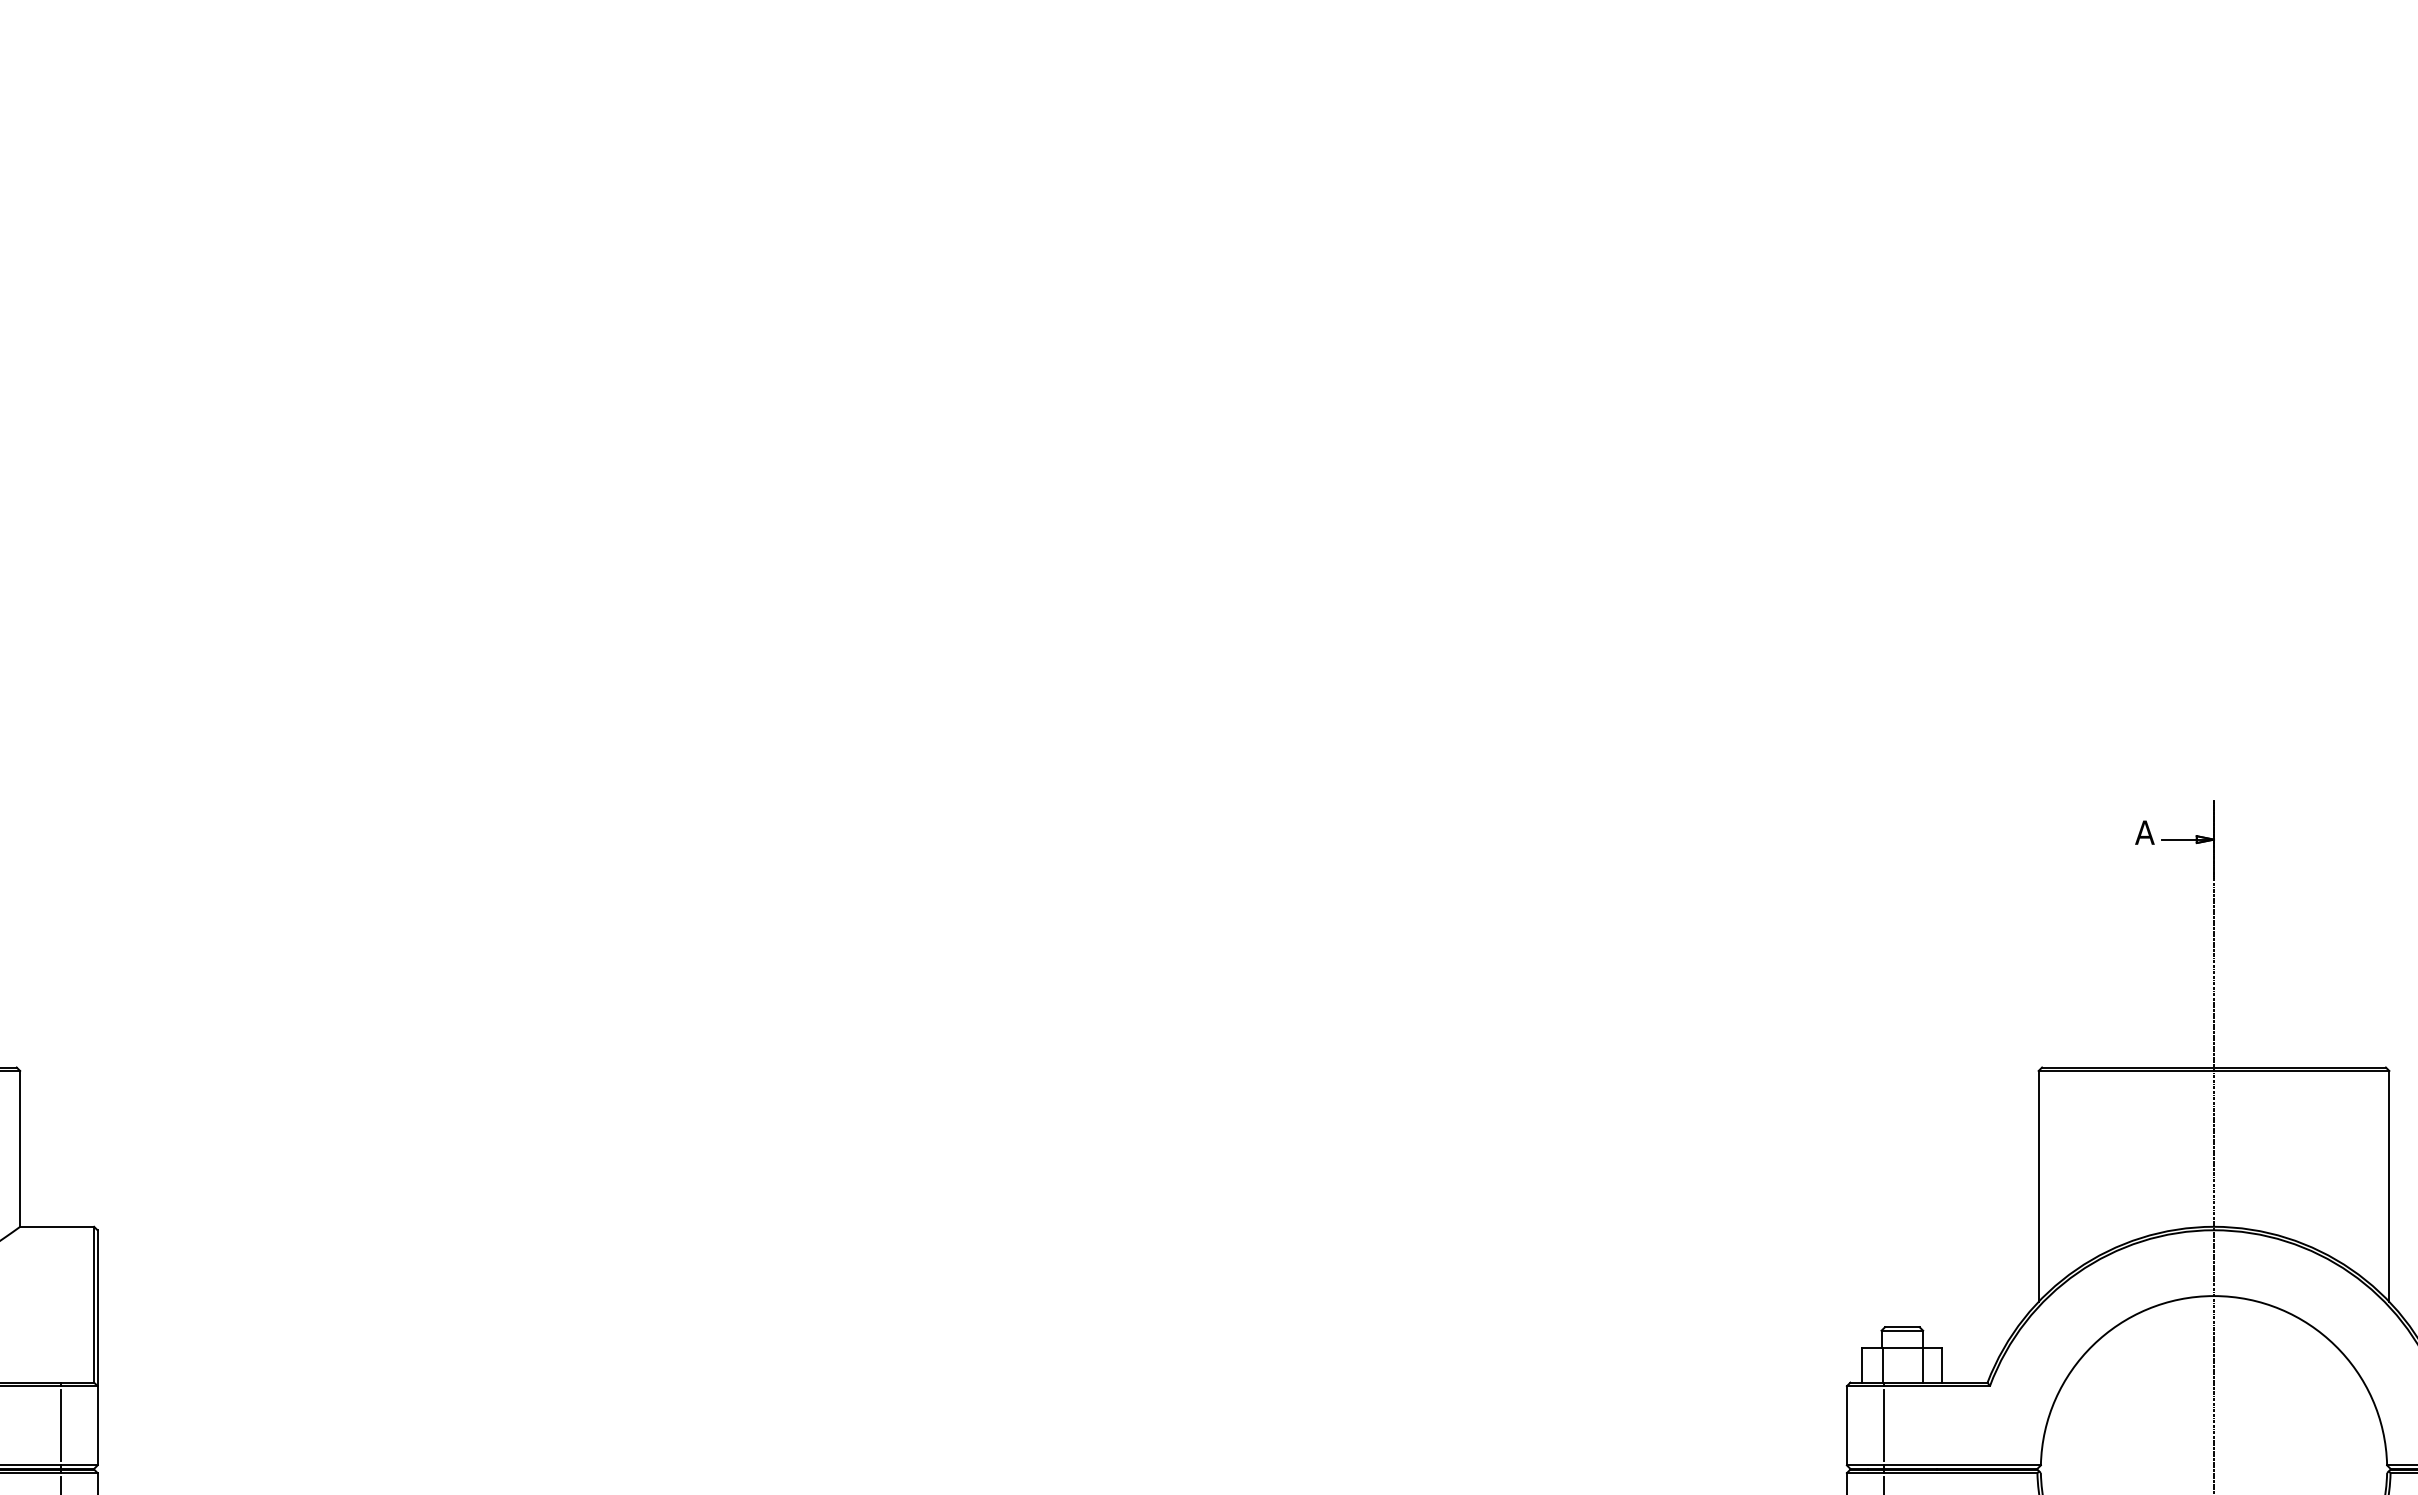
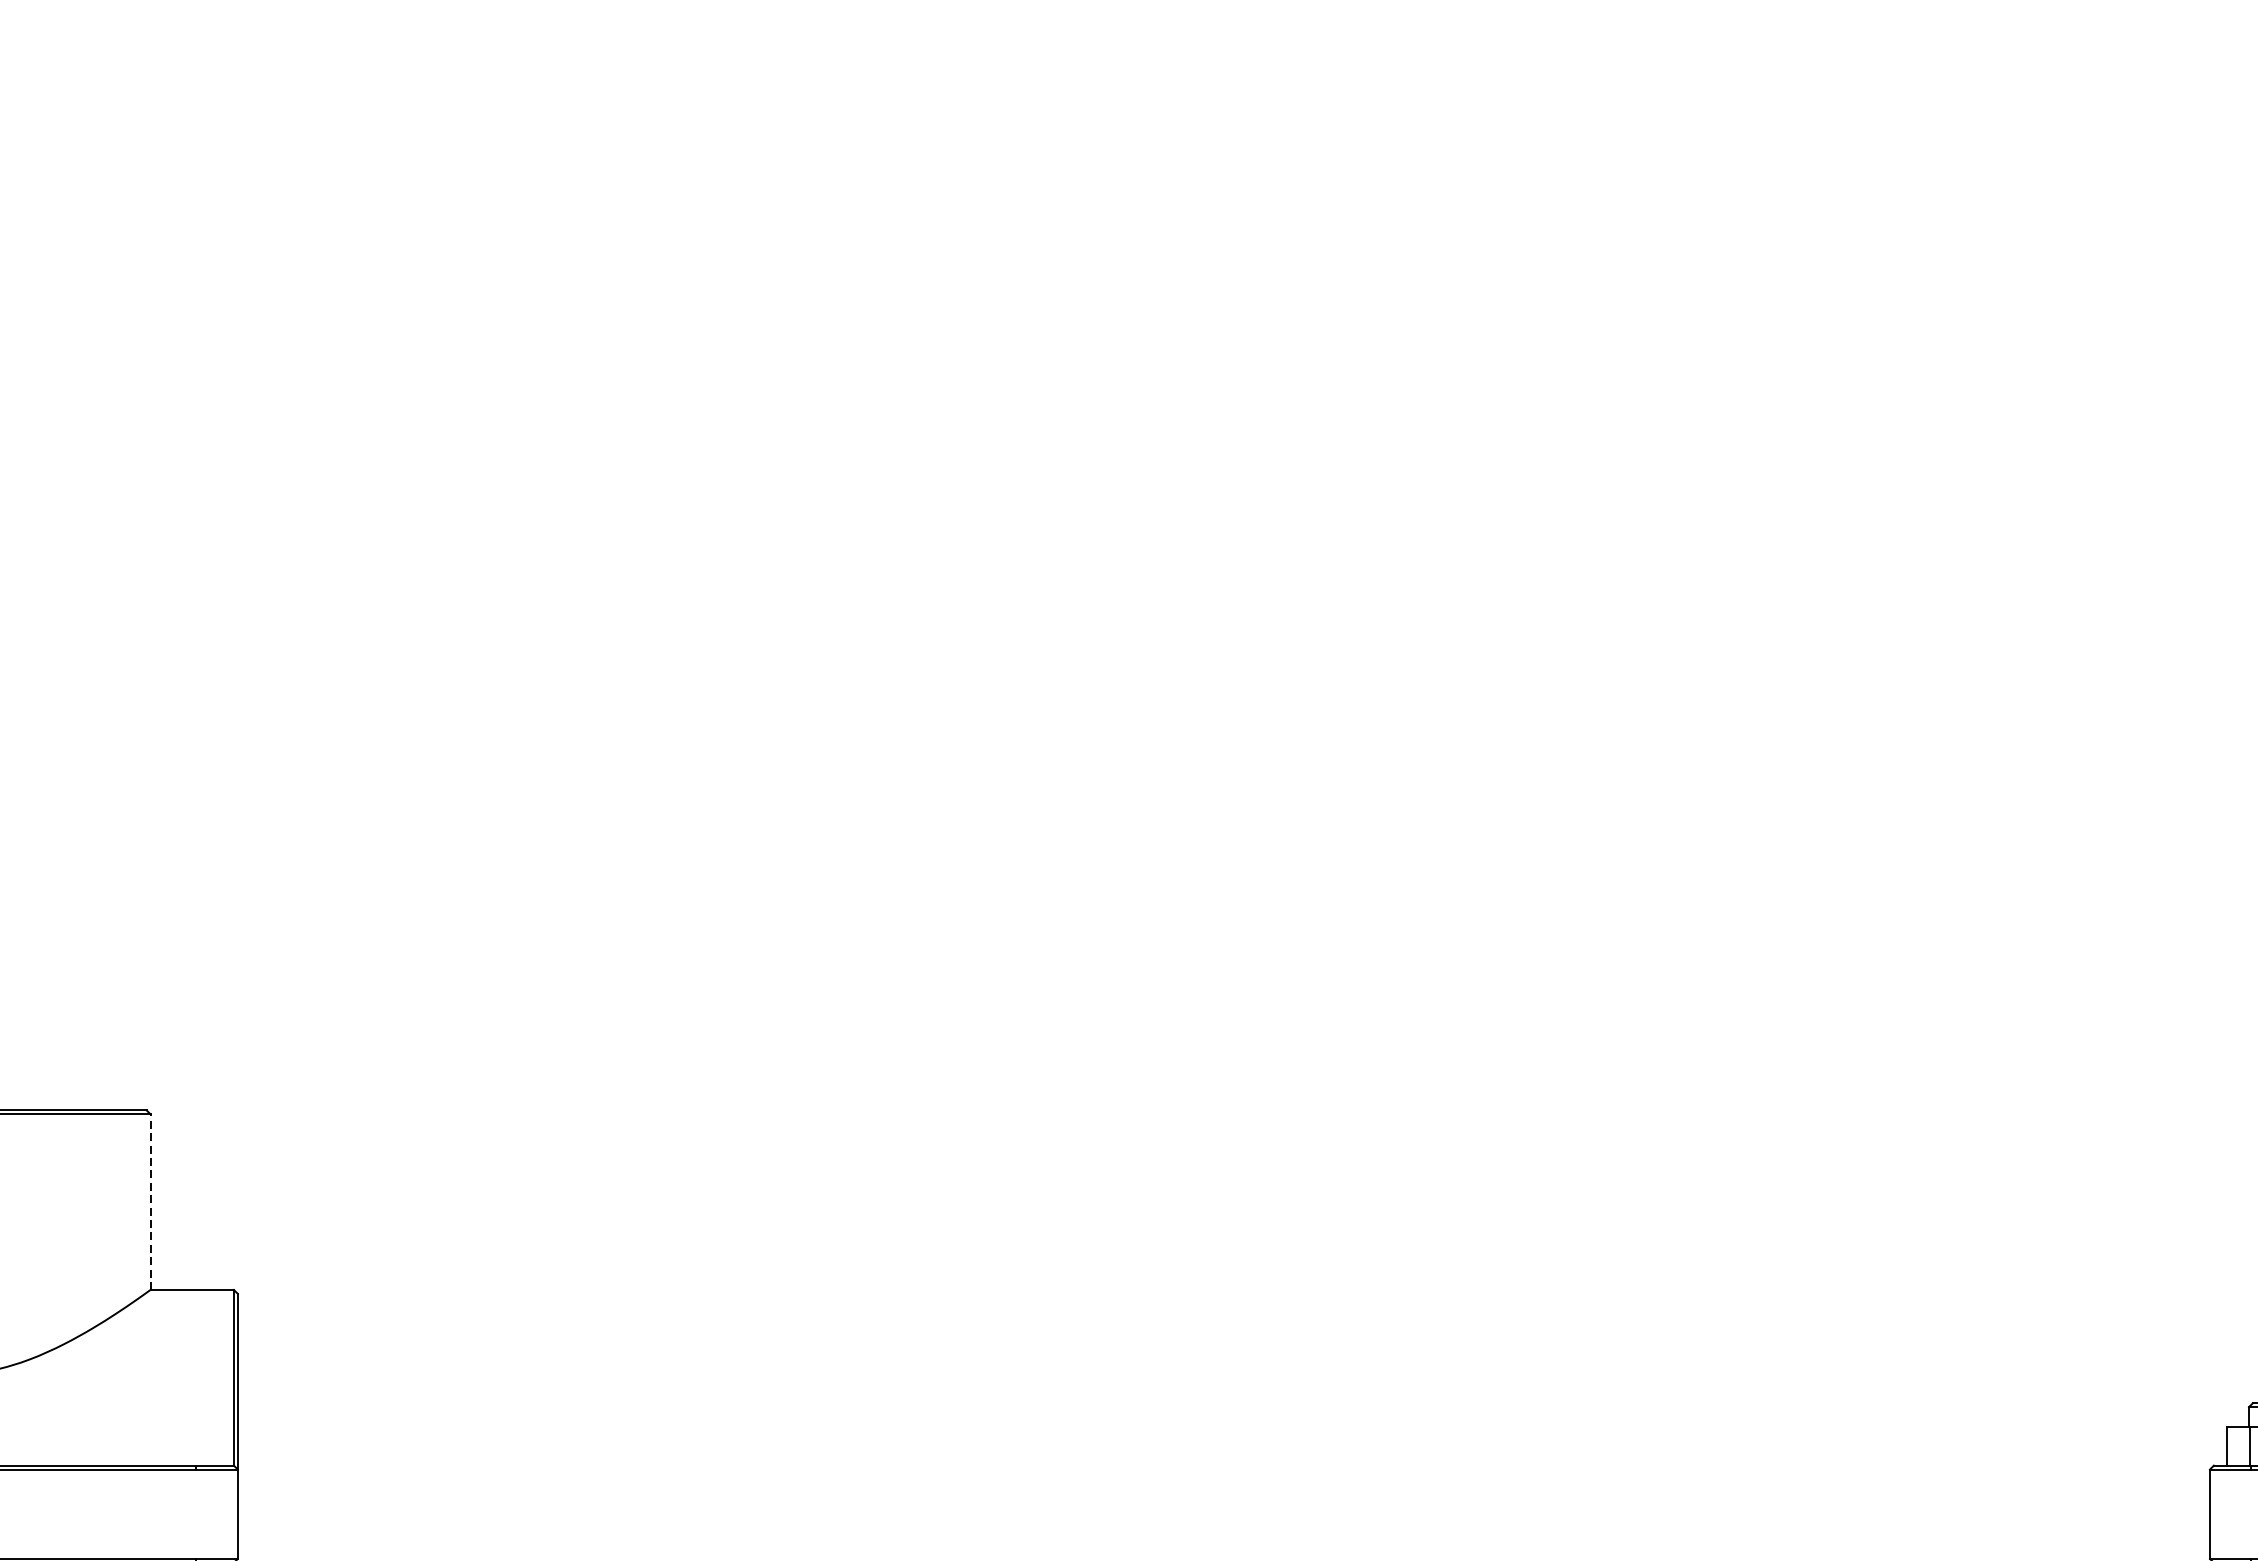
line: (20, 1148) -> (150, 1201), solid -> dashed
line: (60, 1425) -> (195, 1513), removed
line: (1883, 1425) -> (2251, 1513), removed

